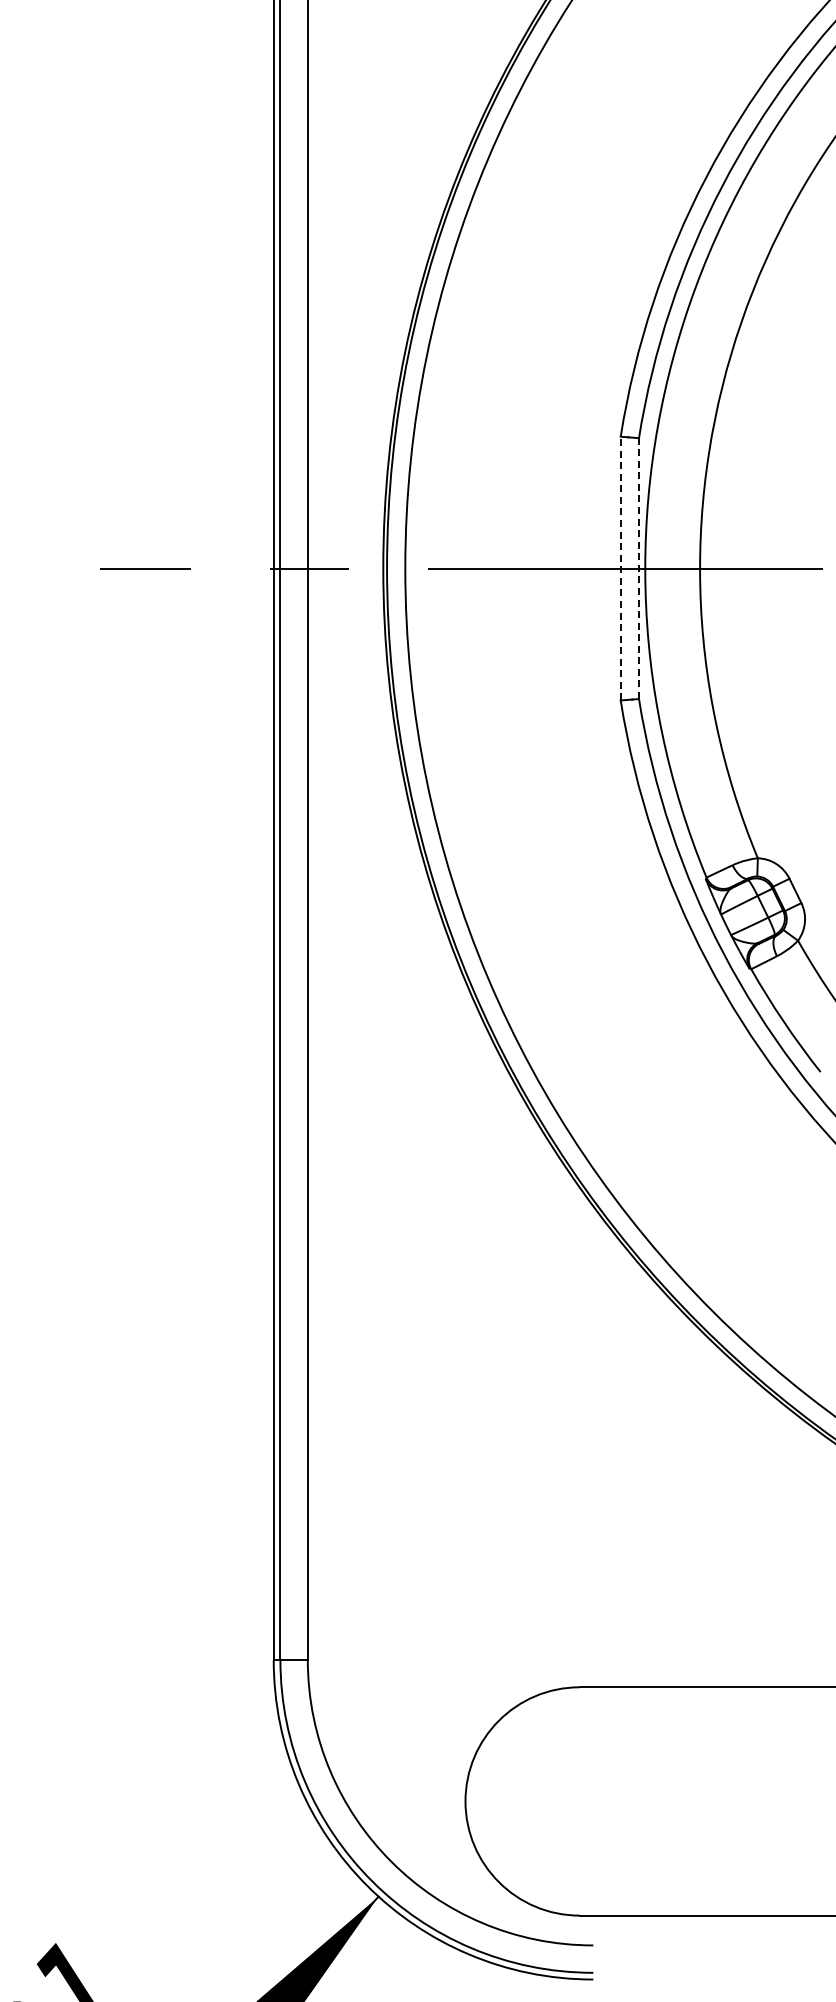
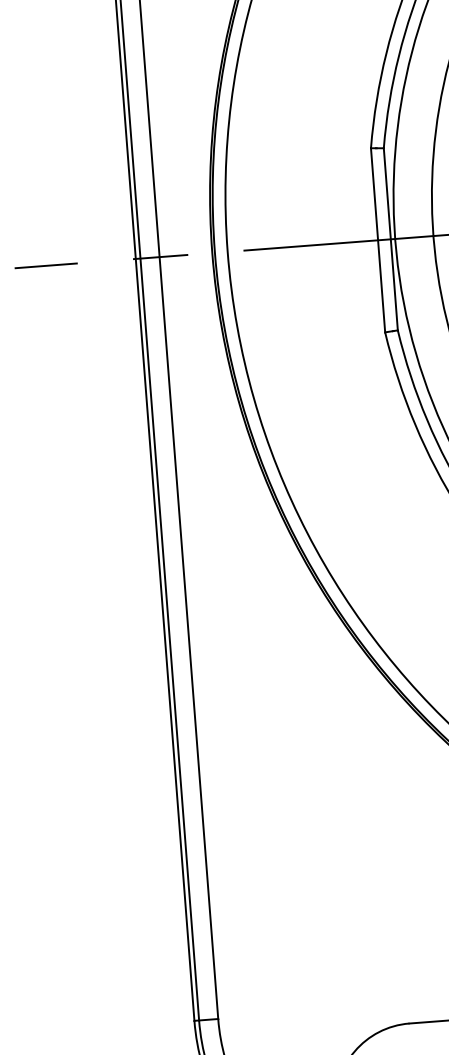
line: (620, 568) -> (377, 240), dashed -> solid
line: (639, 568) -> (391, 239), dashed -> solid

